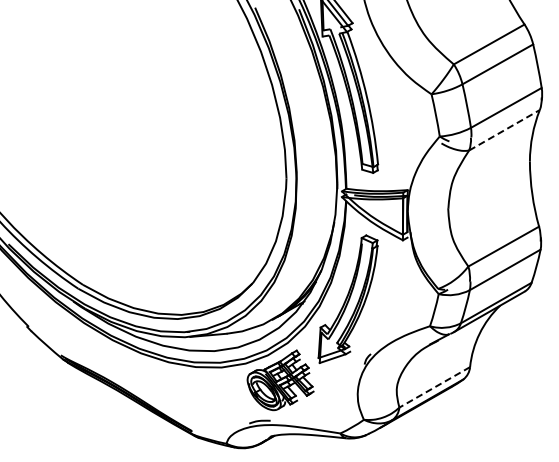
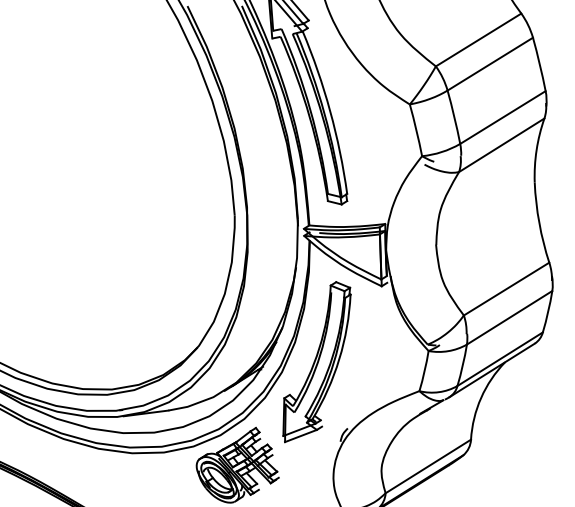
line: (504, 130) -> (501, 145), dashed -> solid
line: (434, 387) -> (428, 466), dashed -> solid

